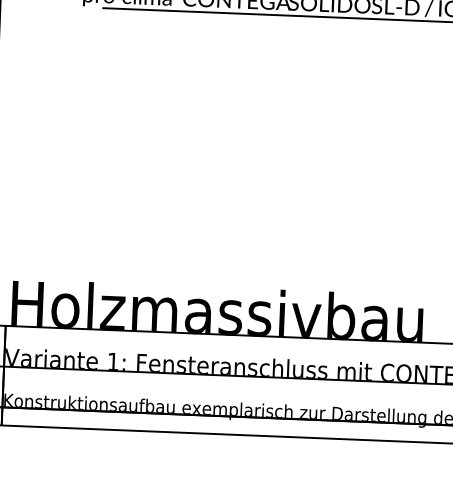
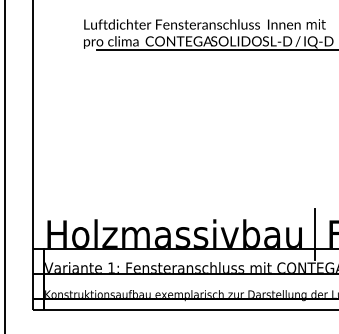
line: (443, 320) -> (314, 234), added

